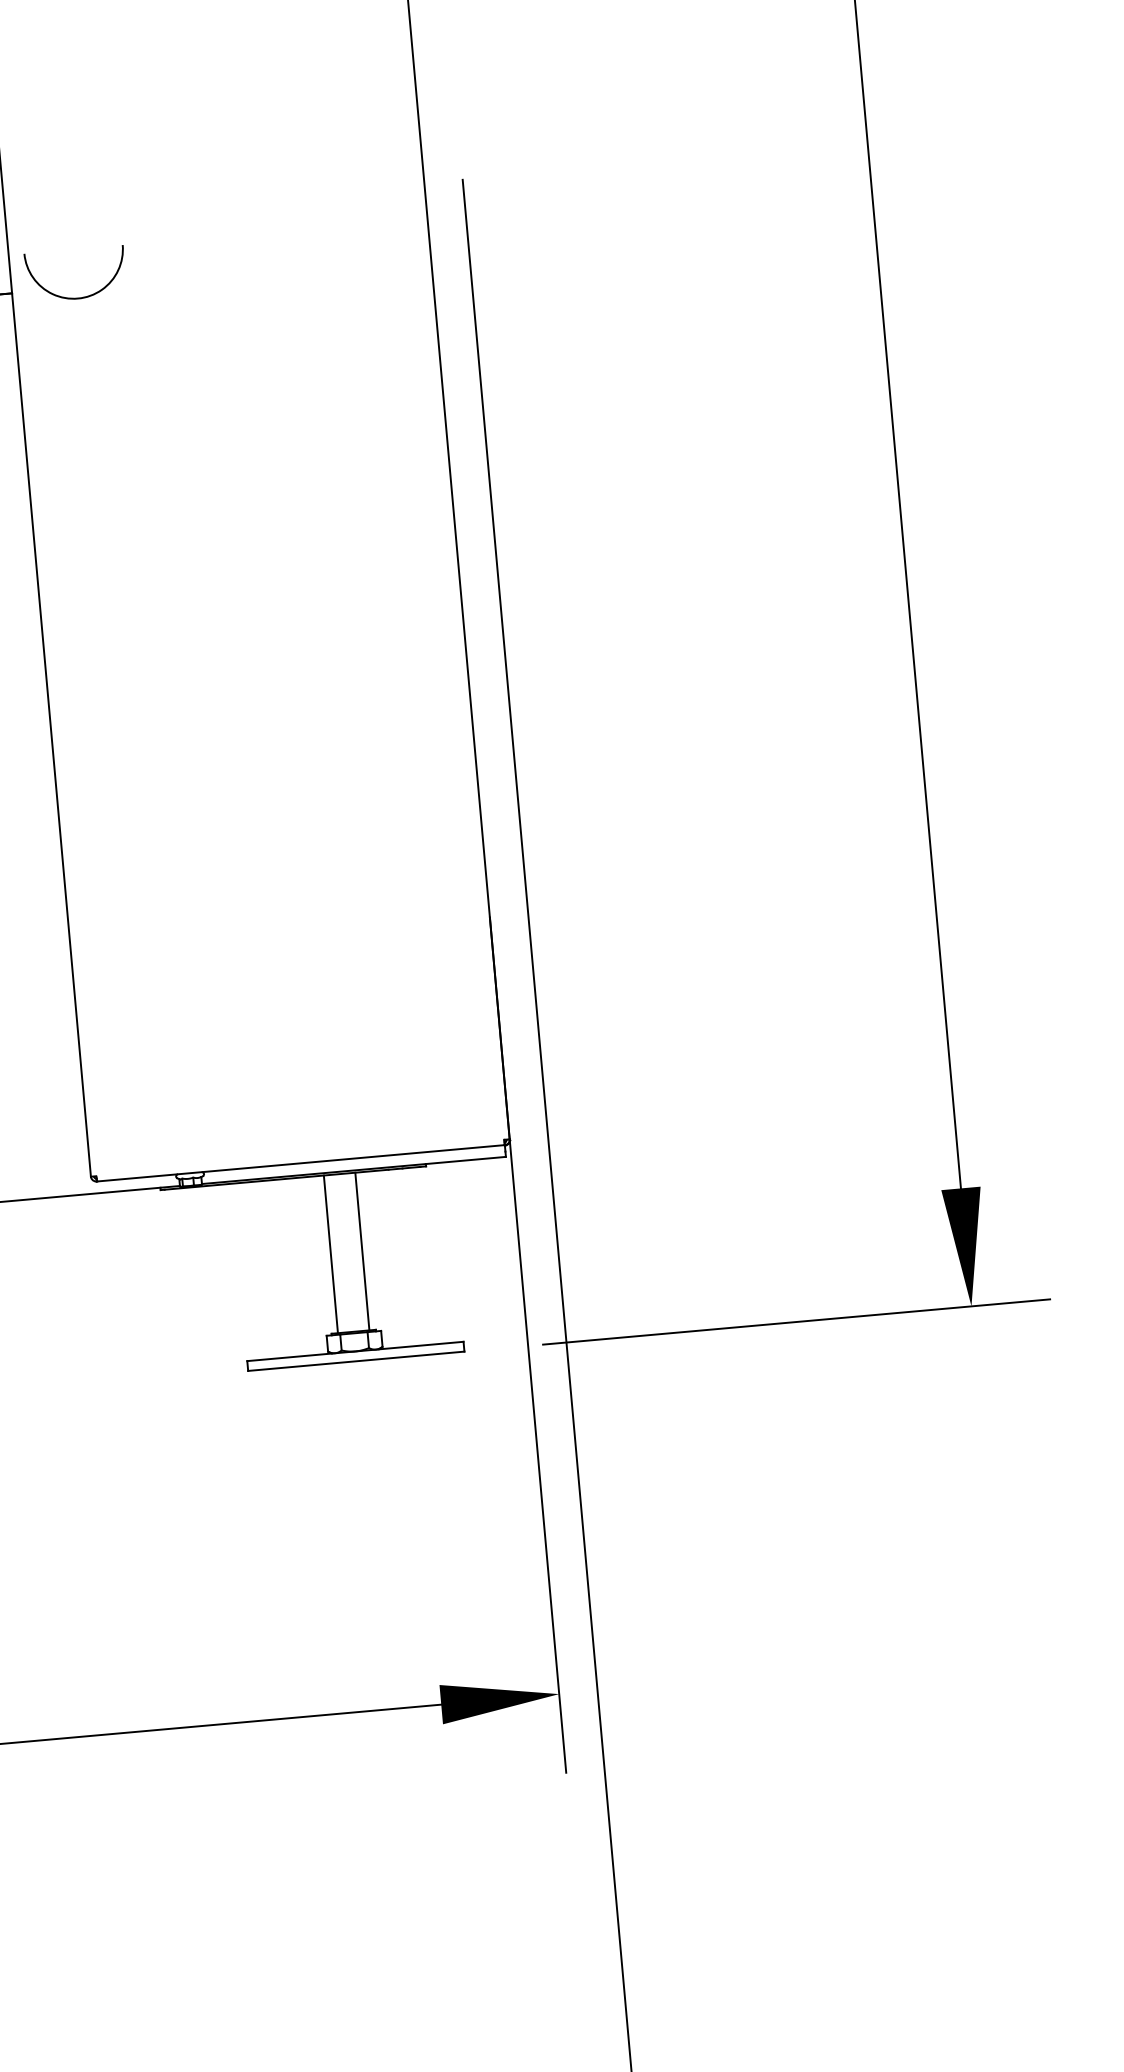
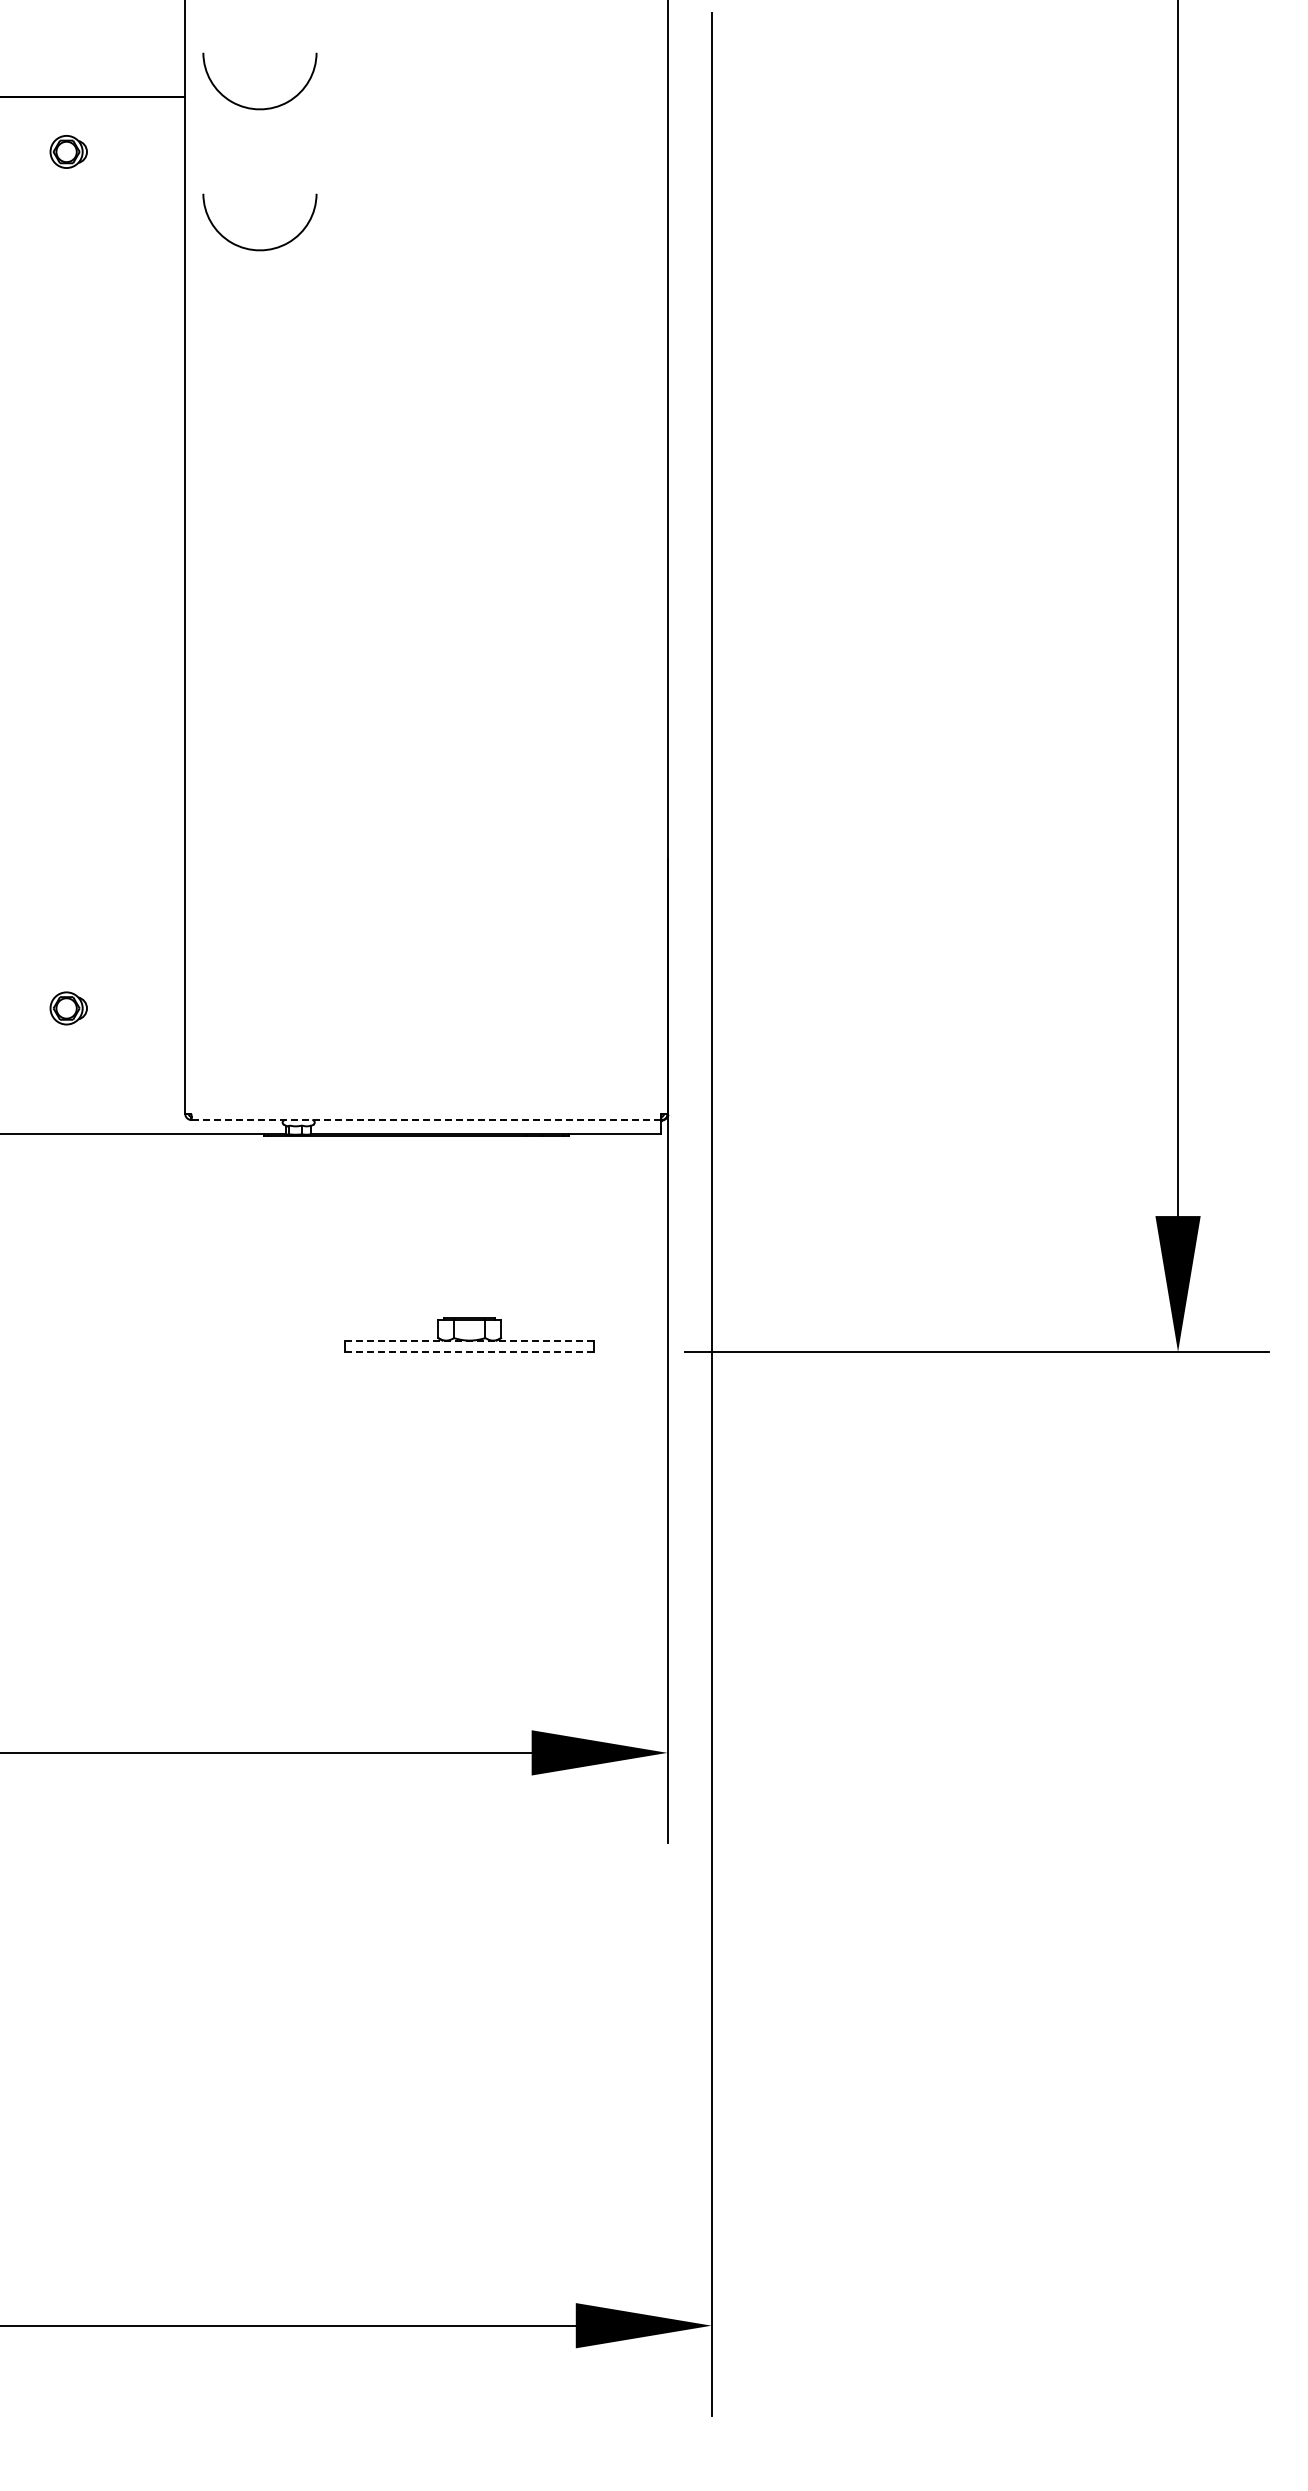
arc: (82, 419) -> (252, 248), added
line: (300, 1163) -> (426, 1120), solid -> dashed
line: (362, 1250) -> (487, 1226), removed
line: (330, 1253) -> (451, 1226), removed
line: (355, 1351) -> (469, 1340), solid -> dashed
line: (356, 1360) -> (469, 1351), solid -> dashed

